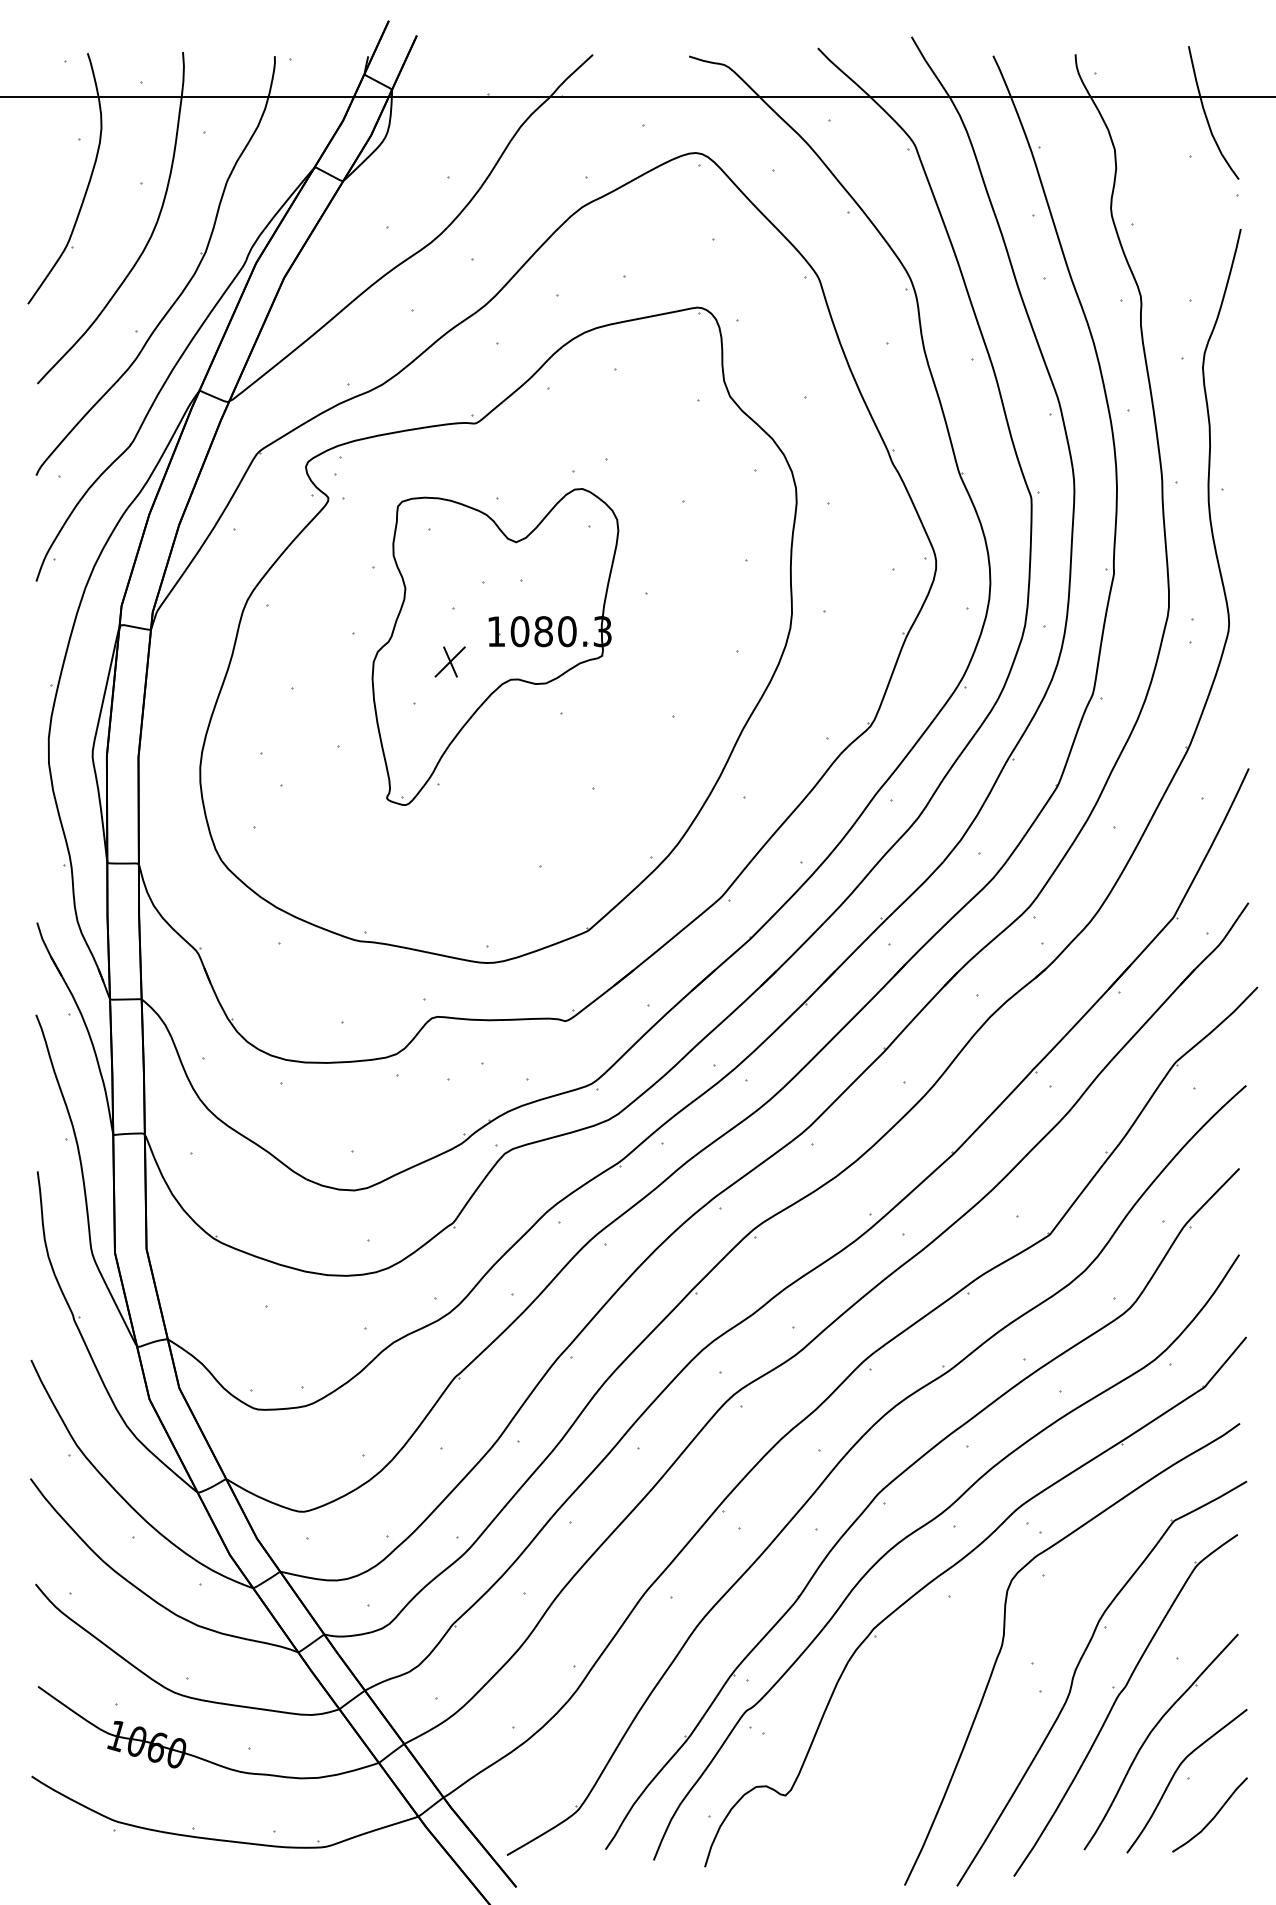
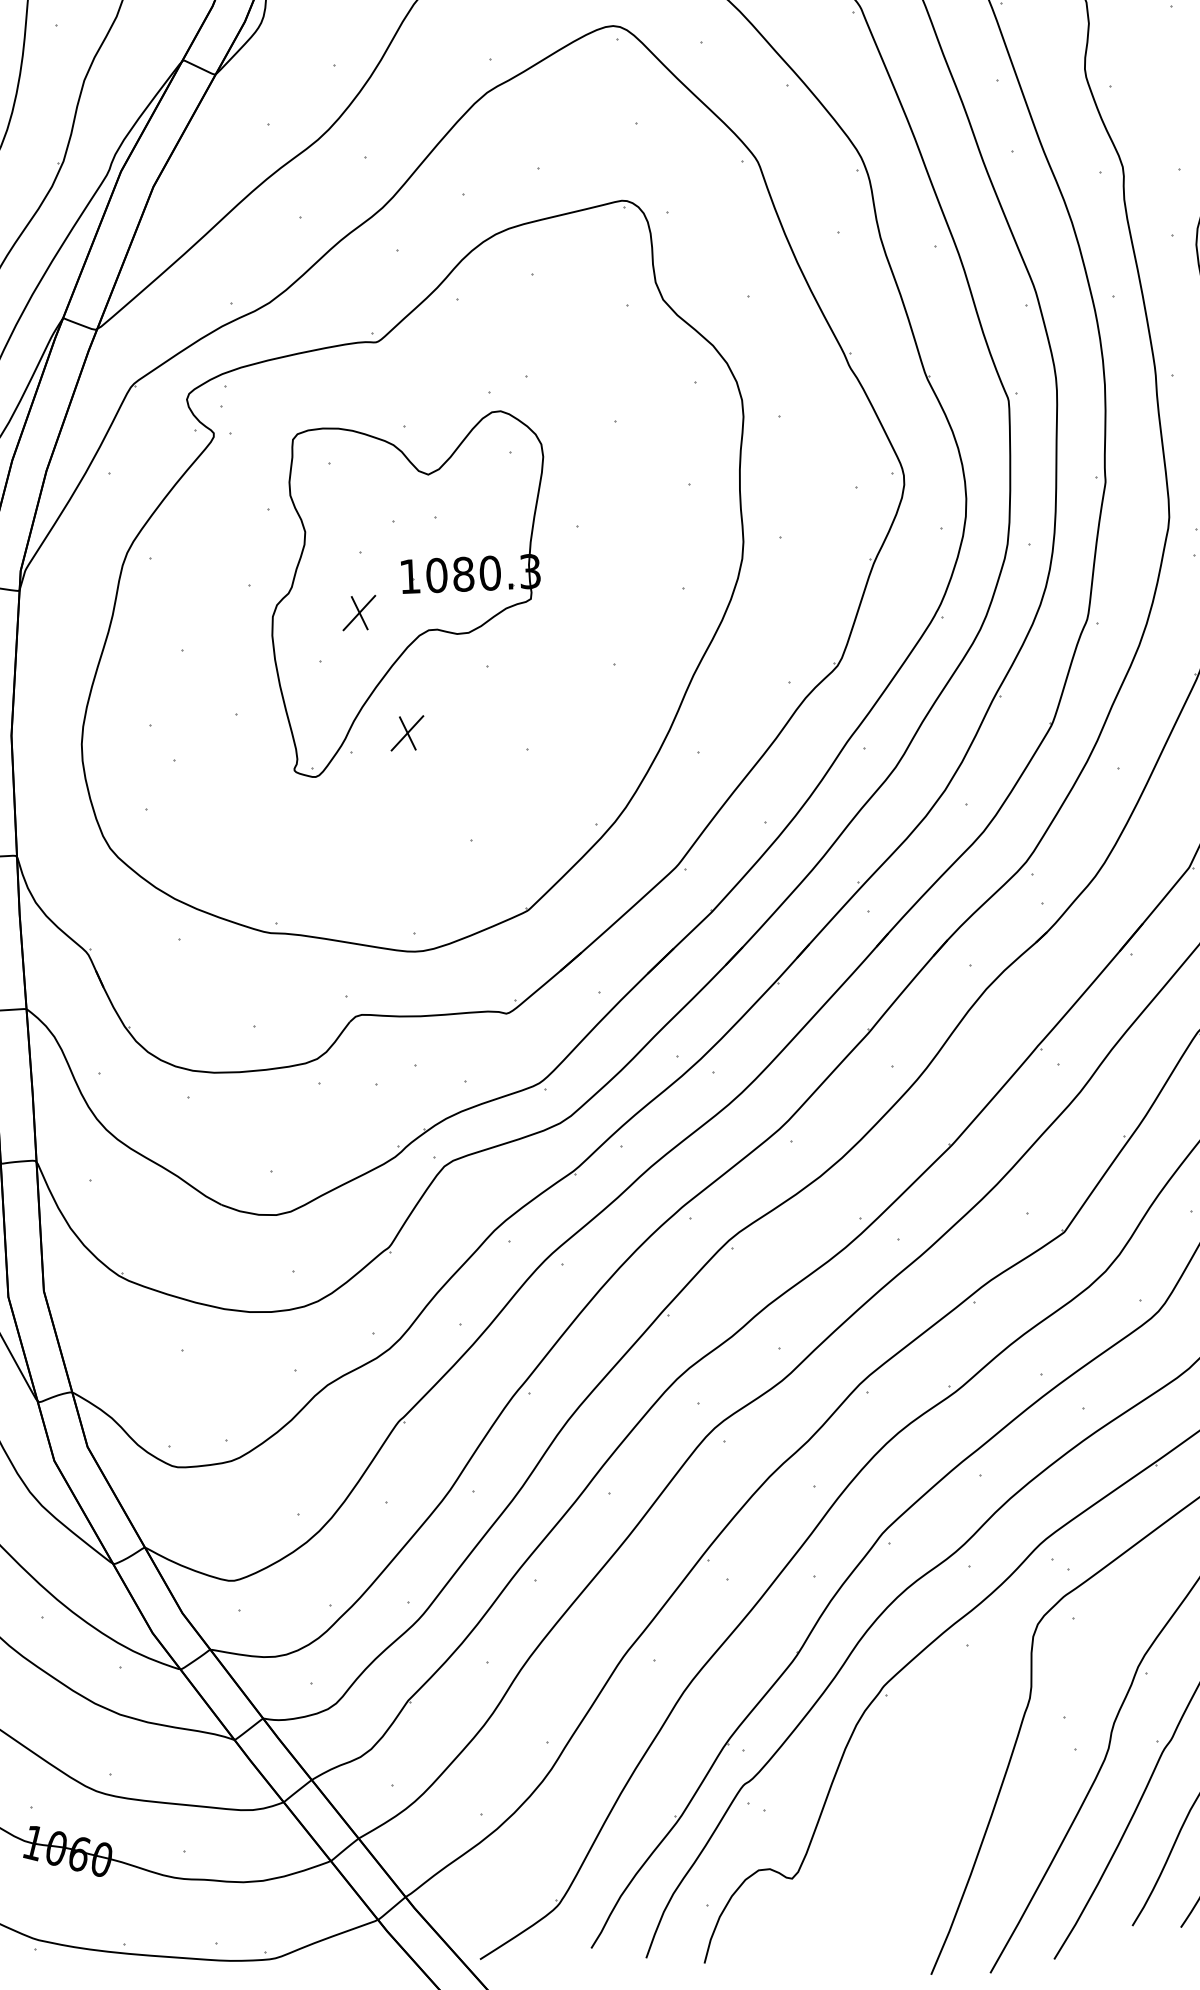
part: (487, 769) -> (406, 732), added

